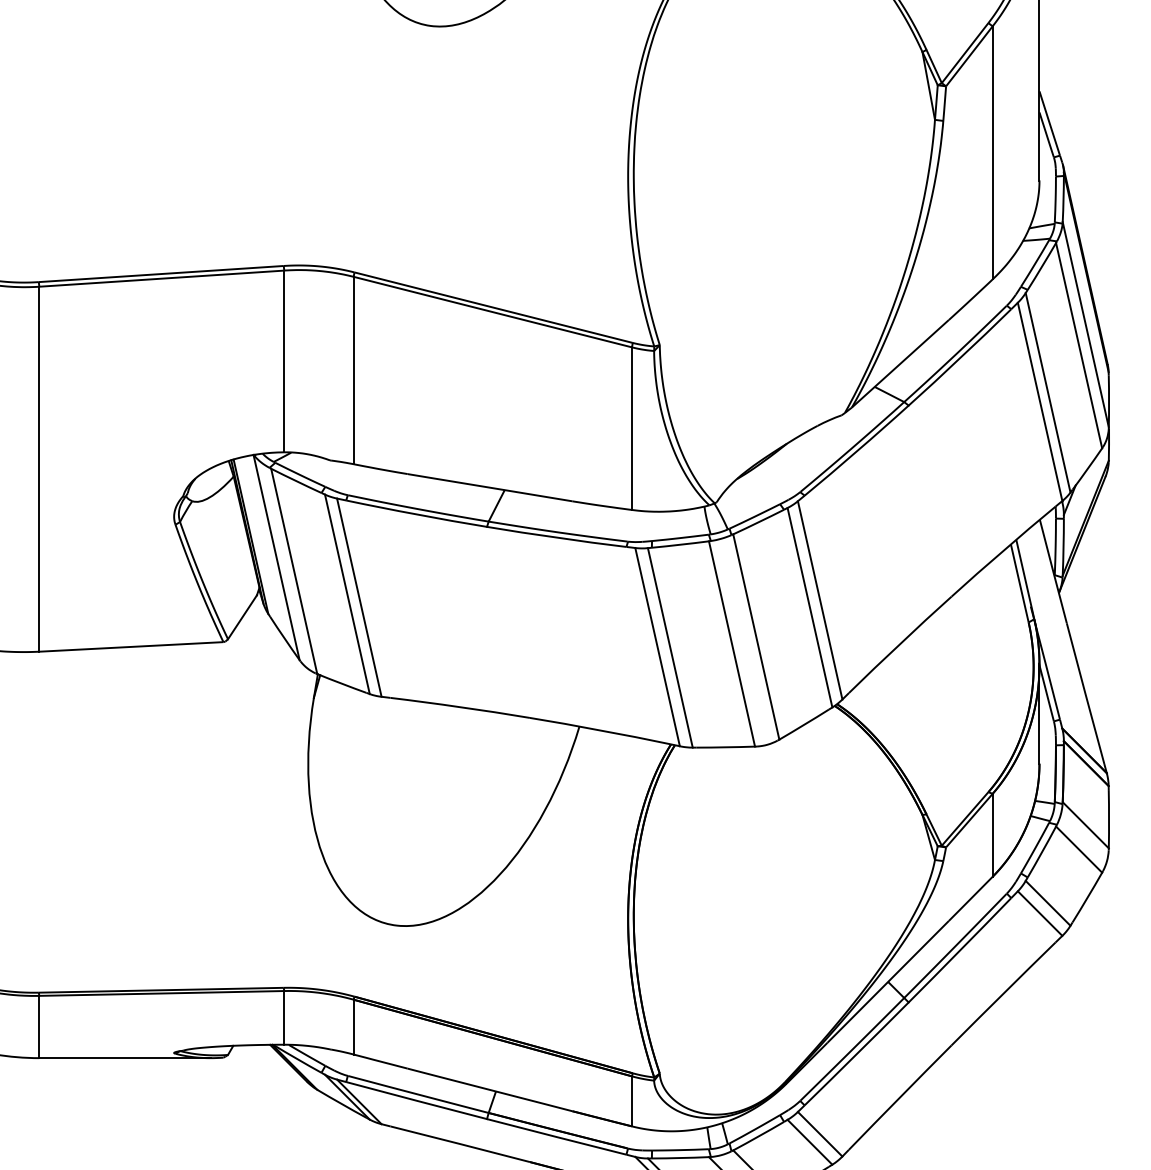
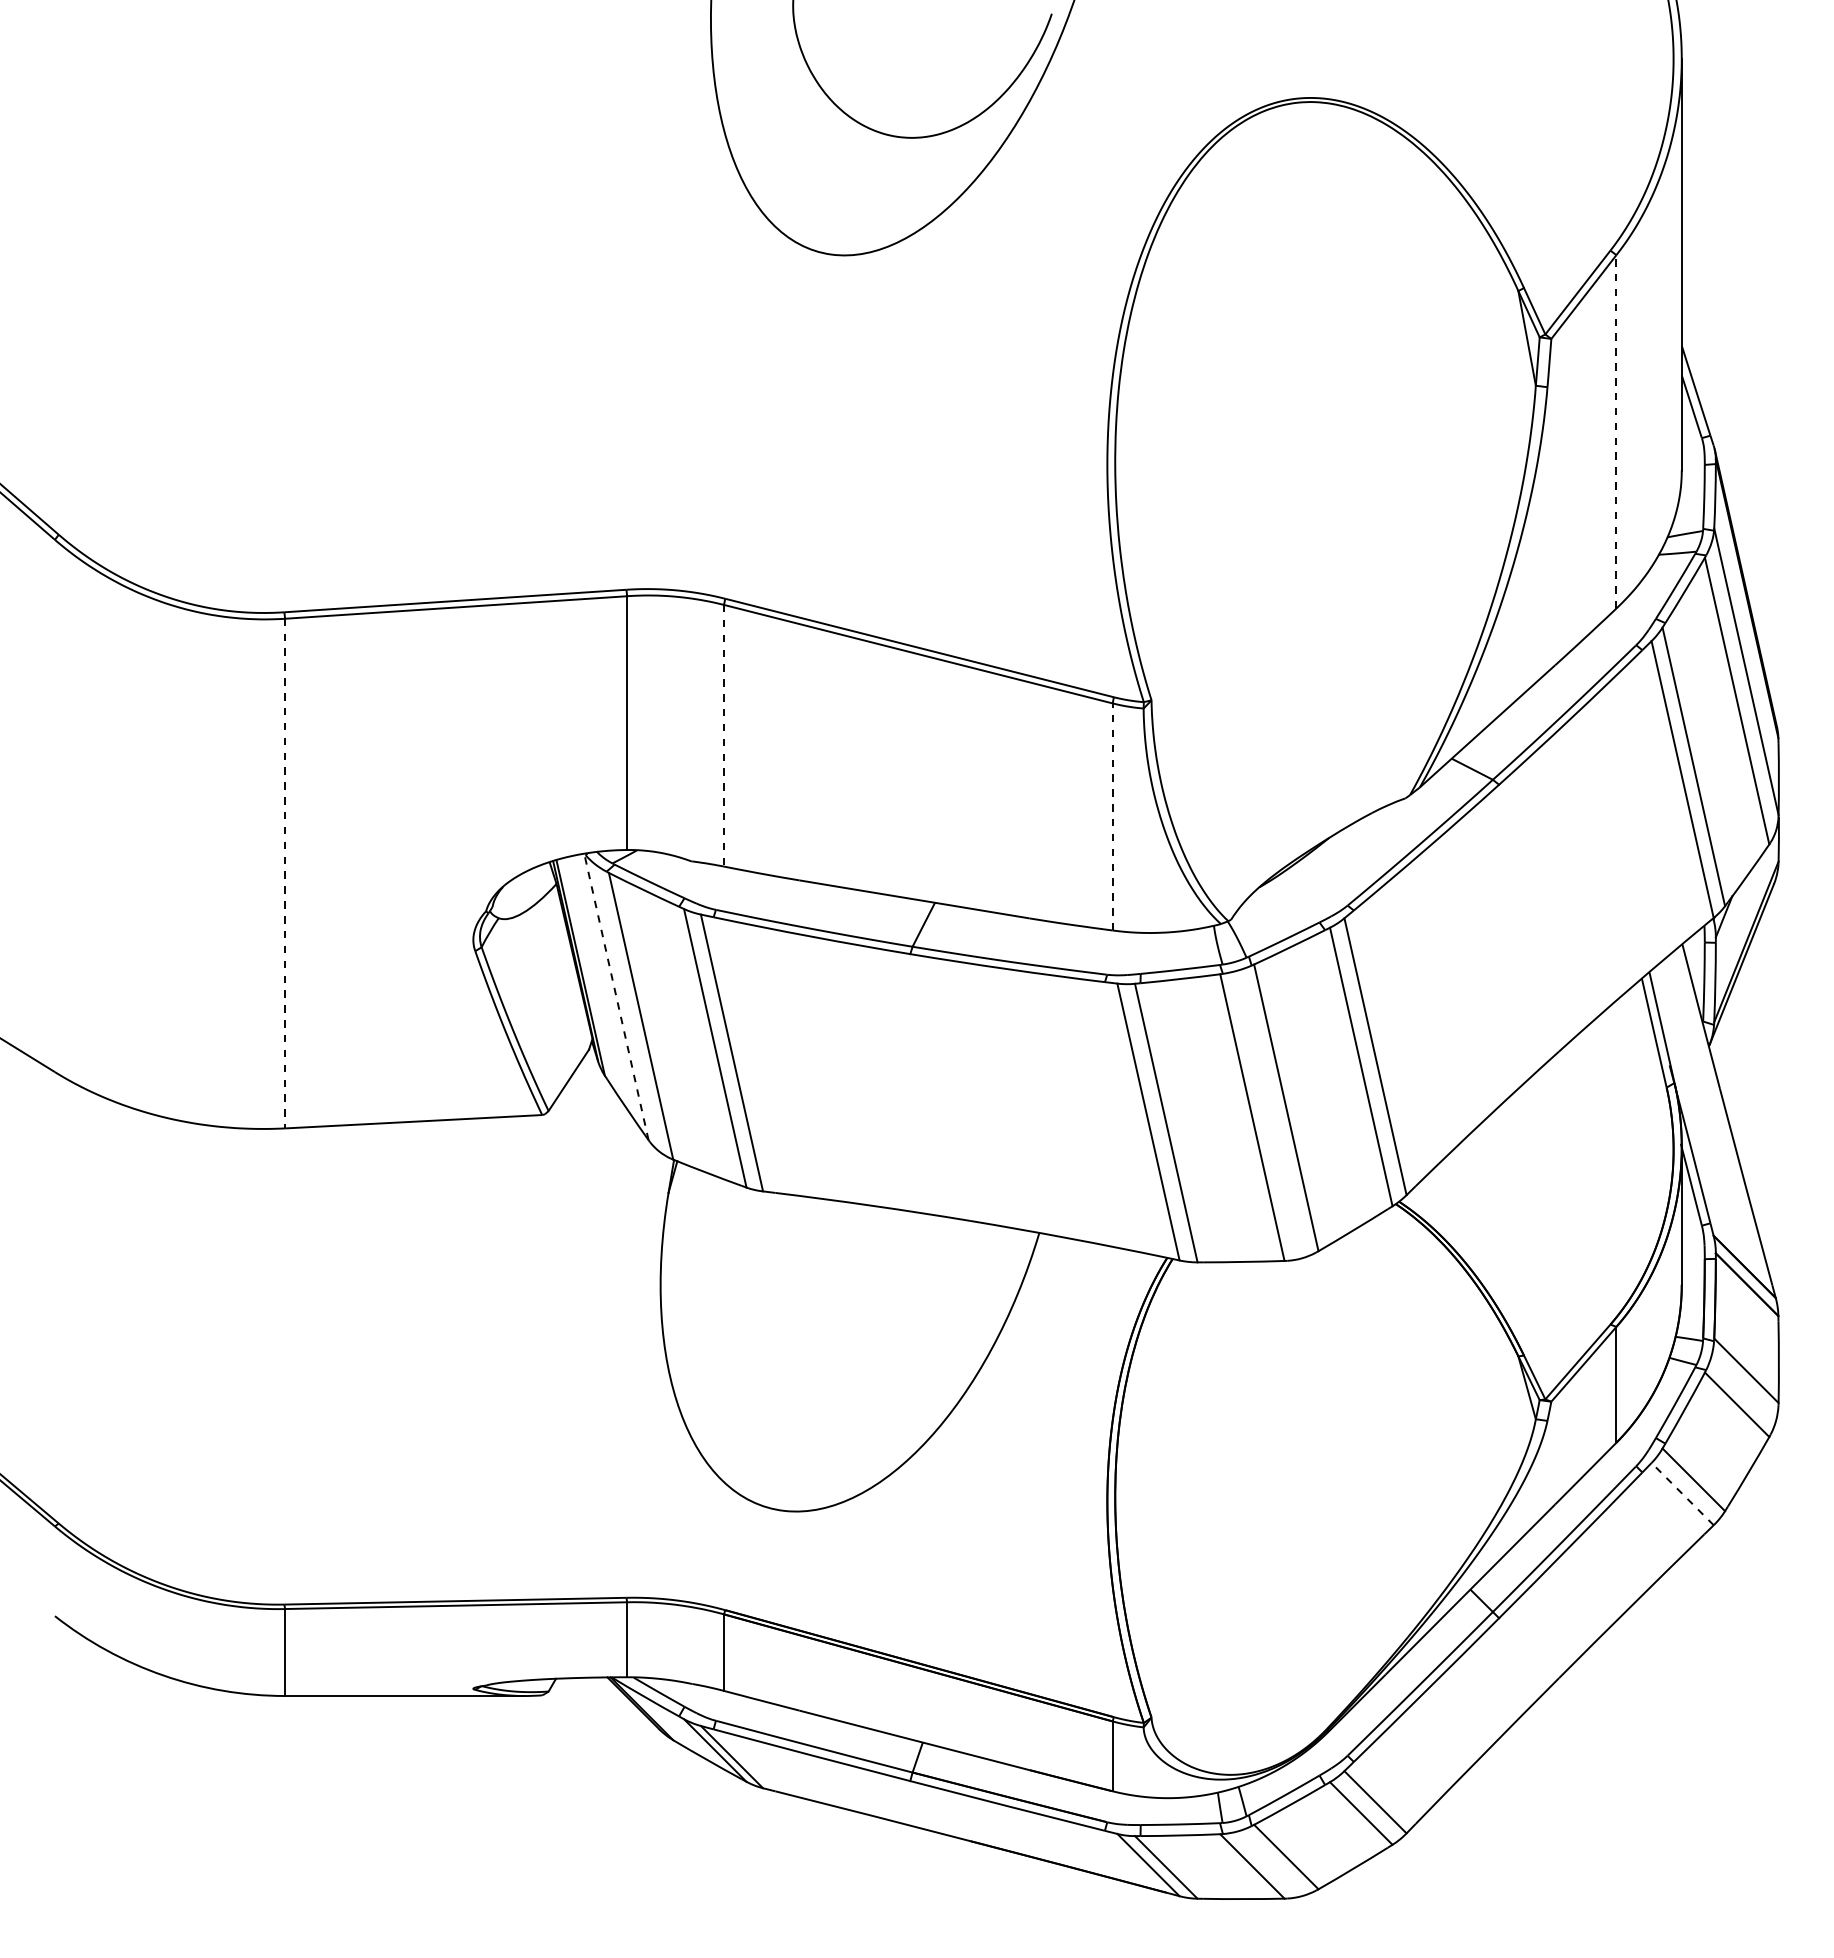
line: (992, 152) -> (1616, 431), solid -> dashed
line: (353, 370) -> (724, 735), solid -> dashed
line: (631, 428) -> (1112, 816), solid -> dashed
line: (39, 469) -> (285, 873), solid -> dashed
line: (276, 557) -> (616, 996), solid -> dashed
line: (1040, 913) -> (1682, 1494), solid -> dashed

